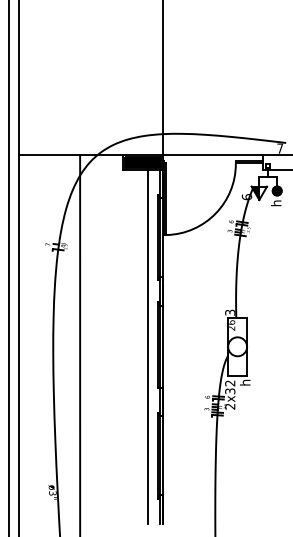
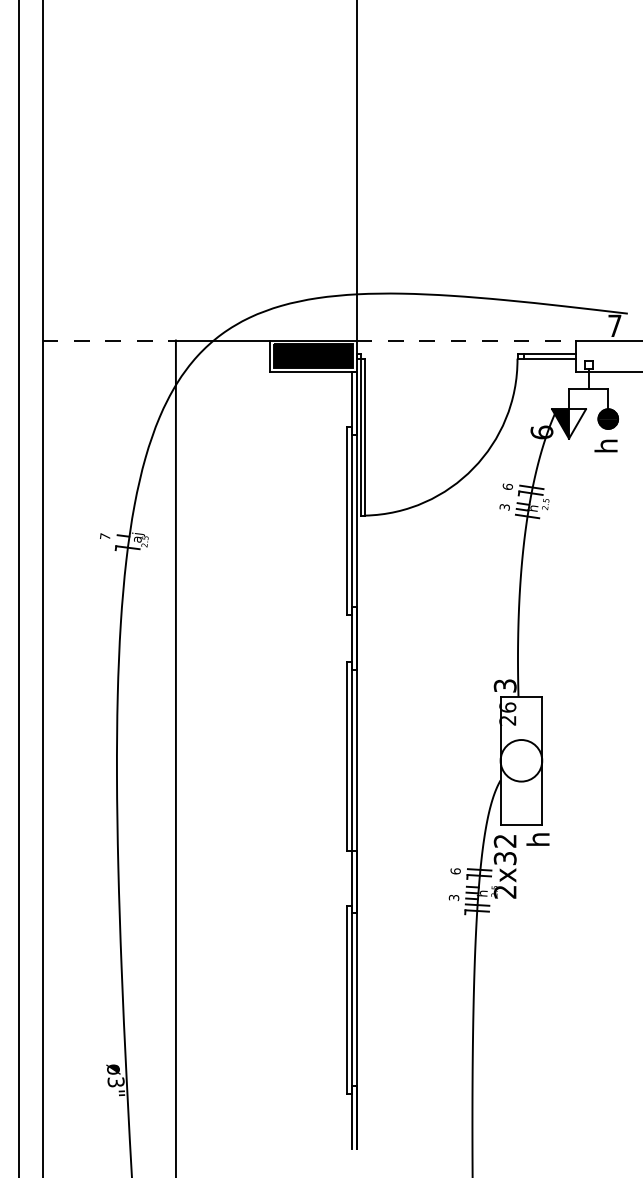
line: (50, 155) -> (110, 341), solid -> dashed
line: (213, 155) -> (468, 341), solid -> dashed
line: (148, 346) -> (325, 760), removed

